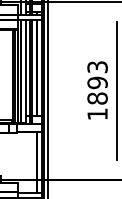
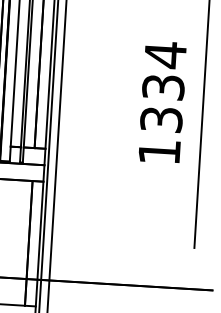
text: (97, 82) -> (163, 86), 1893 -> 1334

